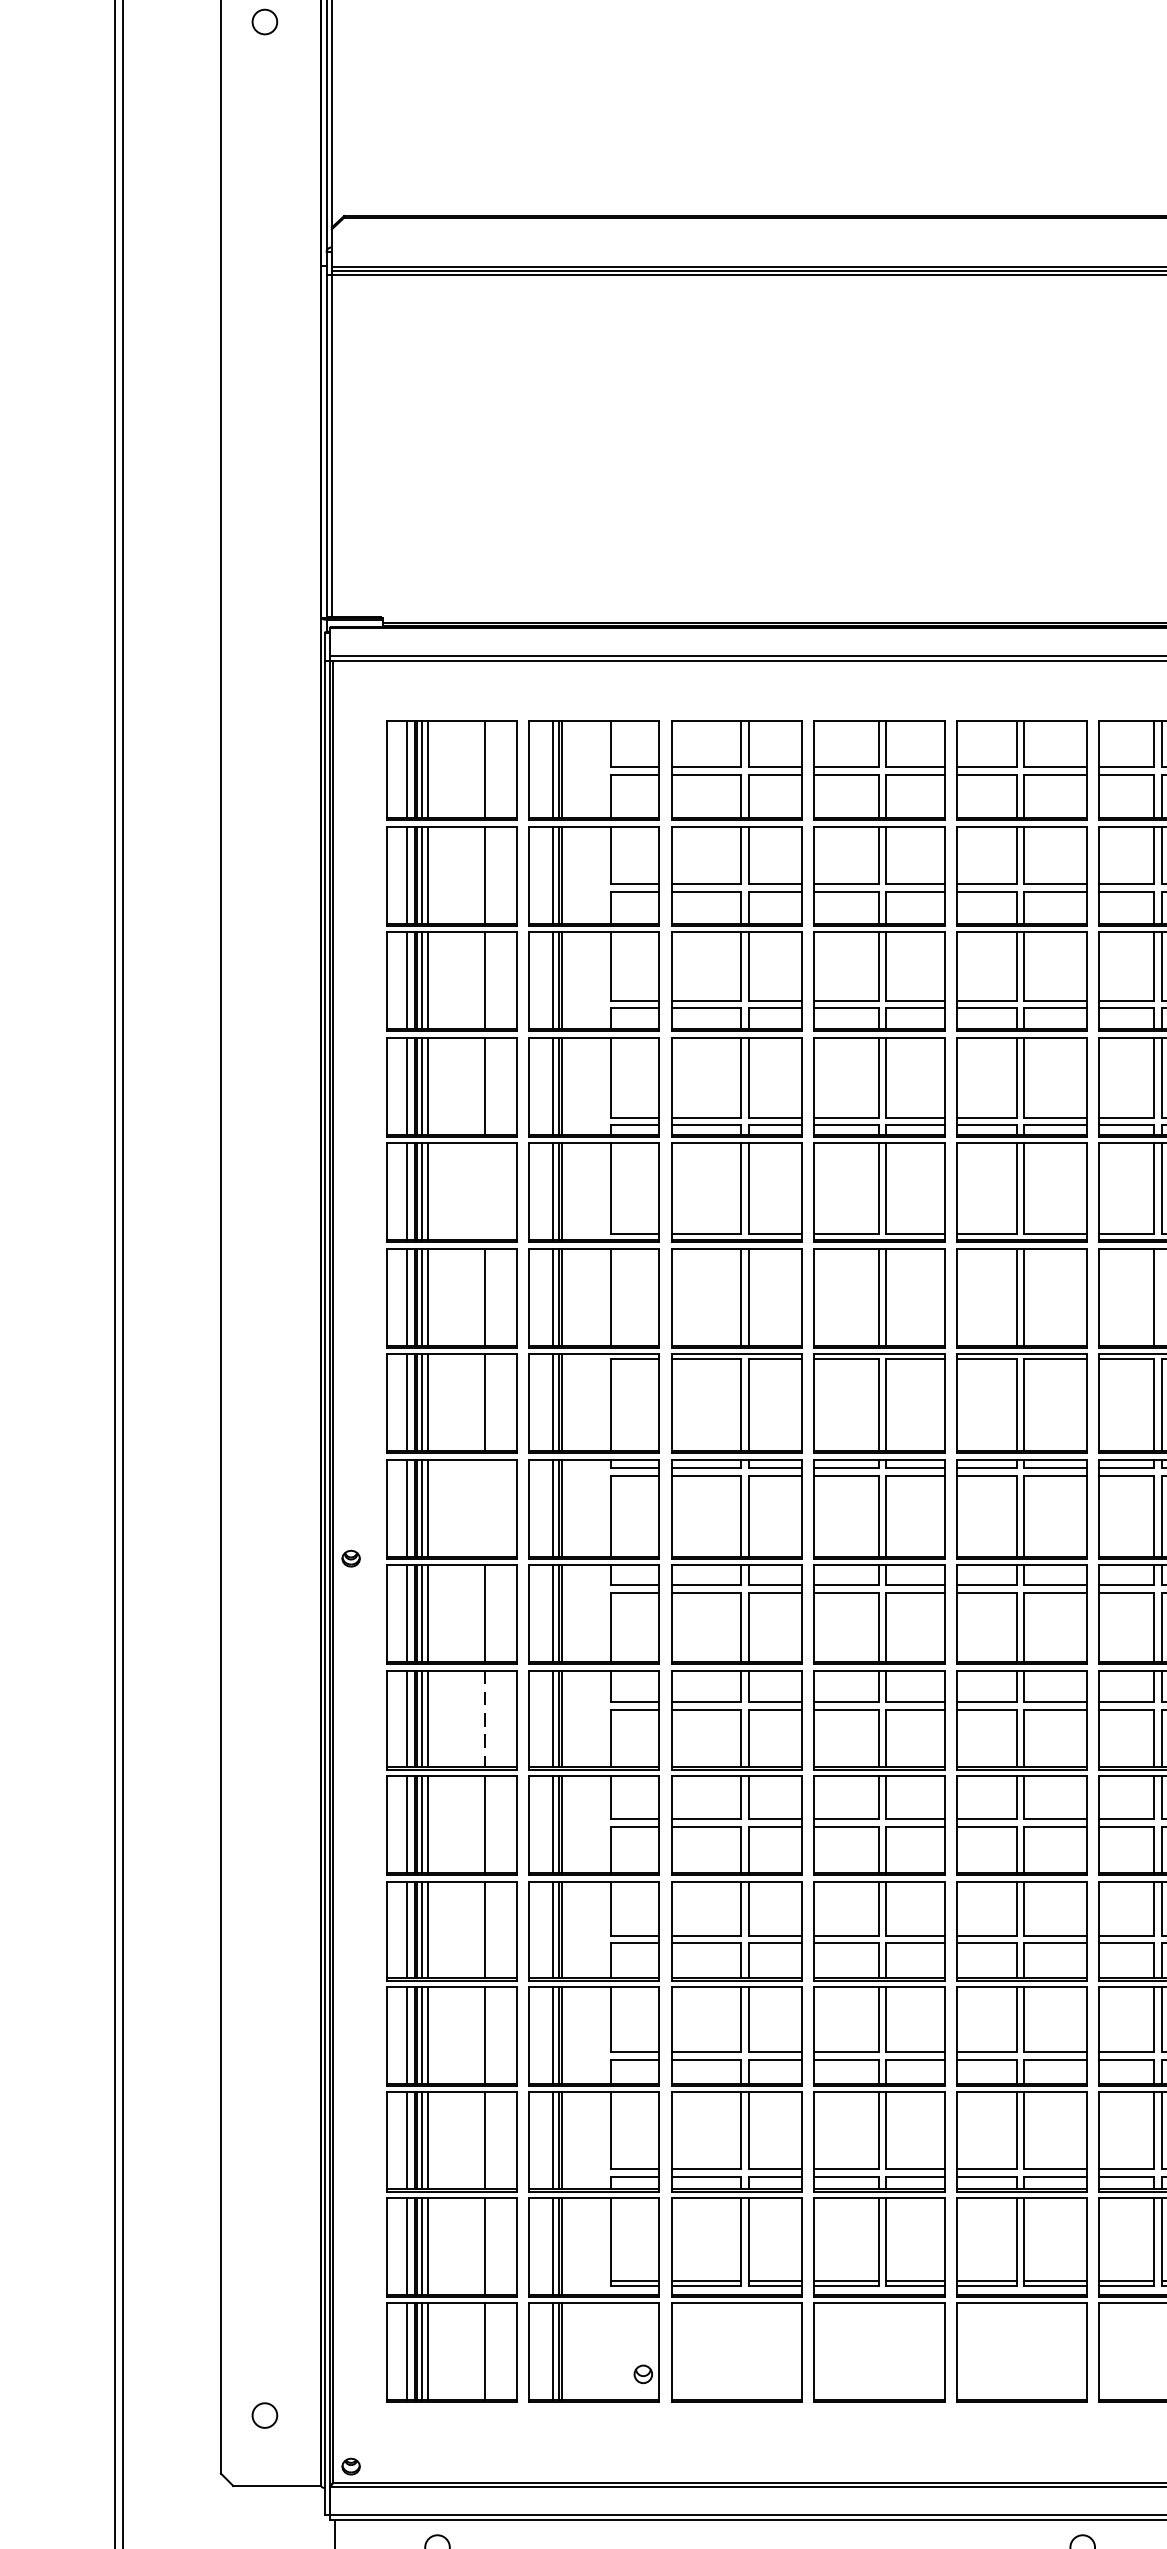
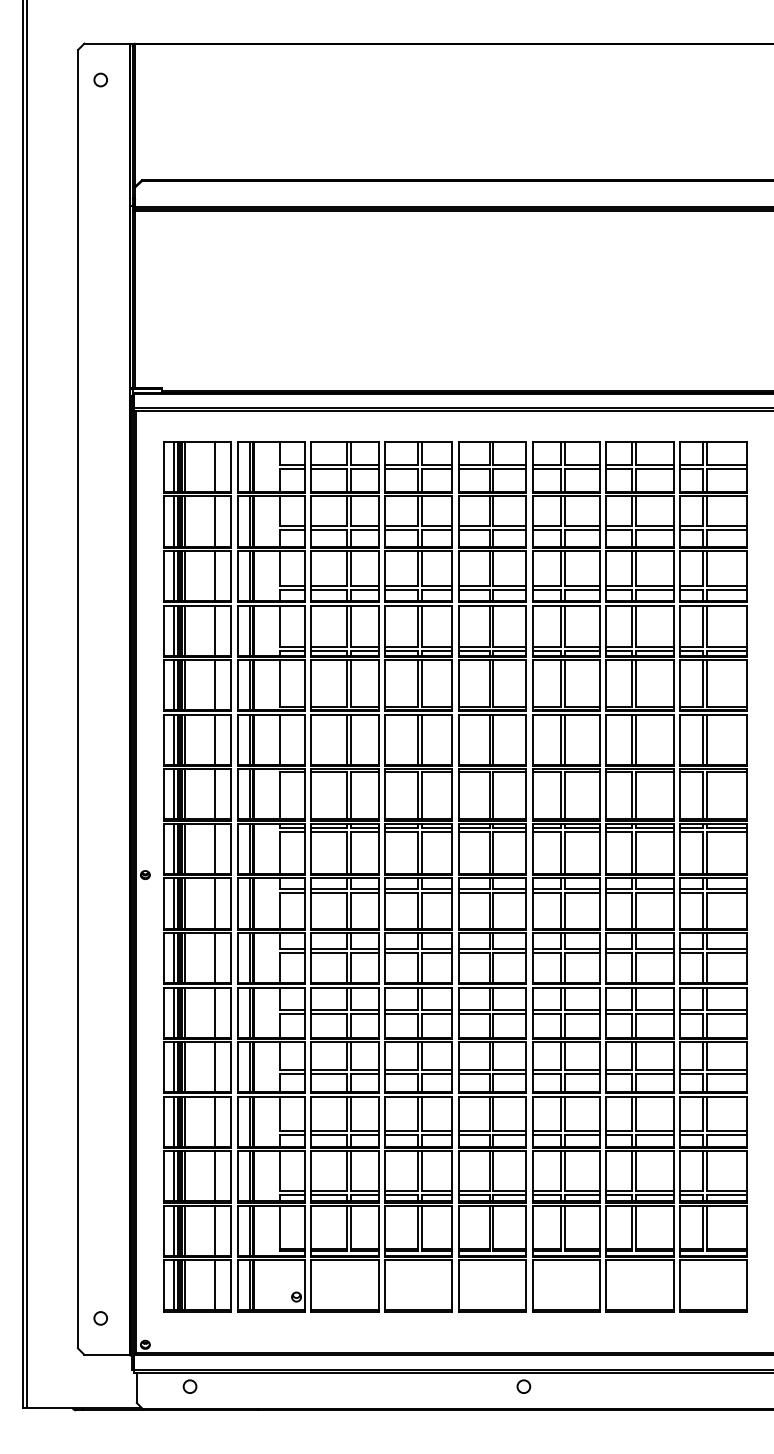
line: (484, 1192) -> (214, 685), added
line: (1161, 1296) -> (564, 739), added
line: (484, 1507) -> (214, 848), added
line: (484, 1719) -> (214, 958), dashed -> solid

